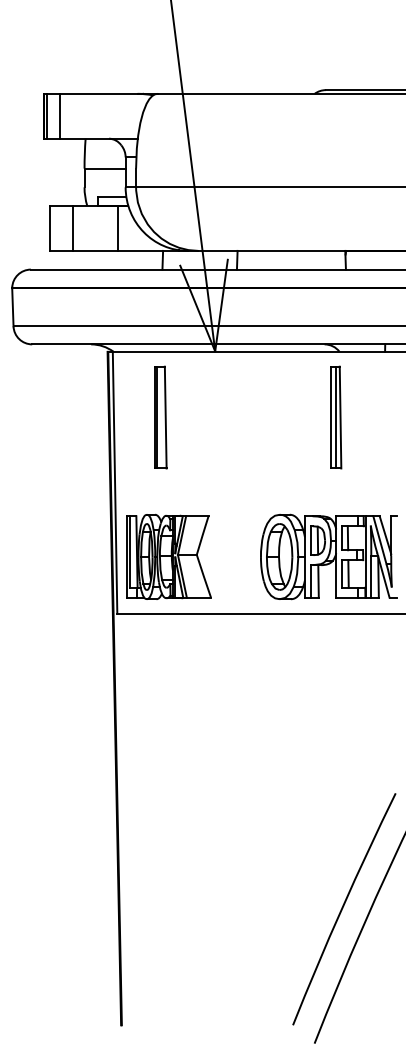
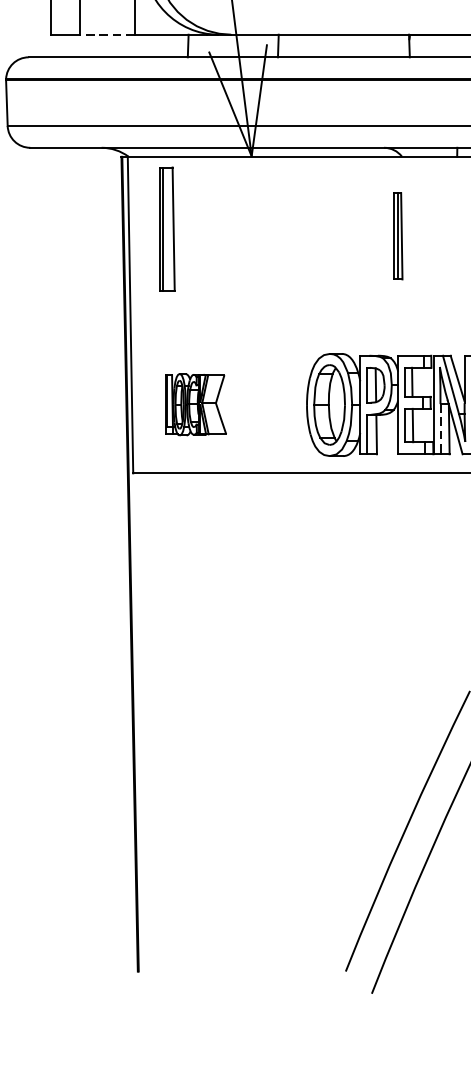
line: (95, 250) -> (106, 34), solid -> dashed
part: (160, 417) -> (167, 228), moved
part: (336, 417) -> (398, 236), size x0.7
part: (168, 556) -> (195, 404), size x0.6
line: (371, 576) -> (440, 428), solid -> dashed

